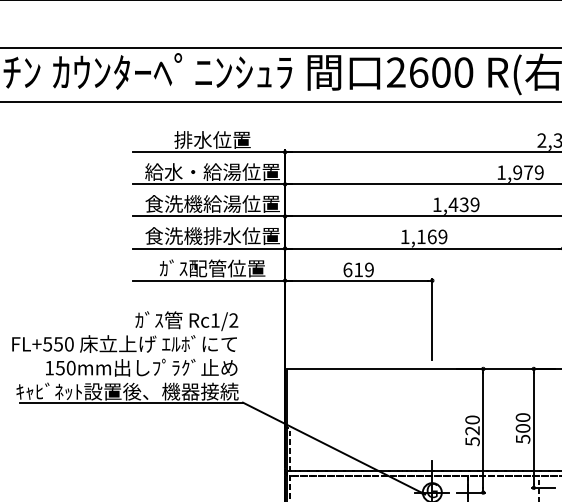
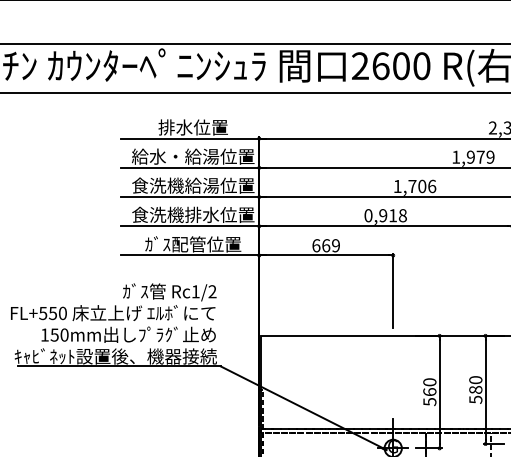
text: (464, 204) -> (422, 186), 1,439 -> 1,706
text: (423, 236) -> (385, 215), 1,169 -> 0,918
text: (359, 269) -> (326, 245), 619 -> 669
text: (523, 427) -> (476, 389), 500 -> 580
text: (472, 431) -> (429, 392), 520 -> 560

